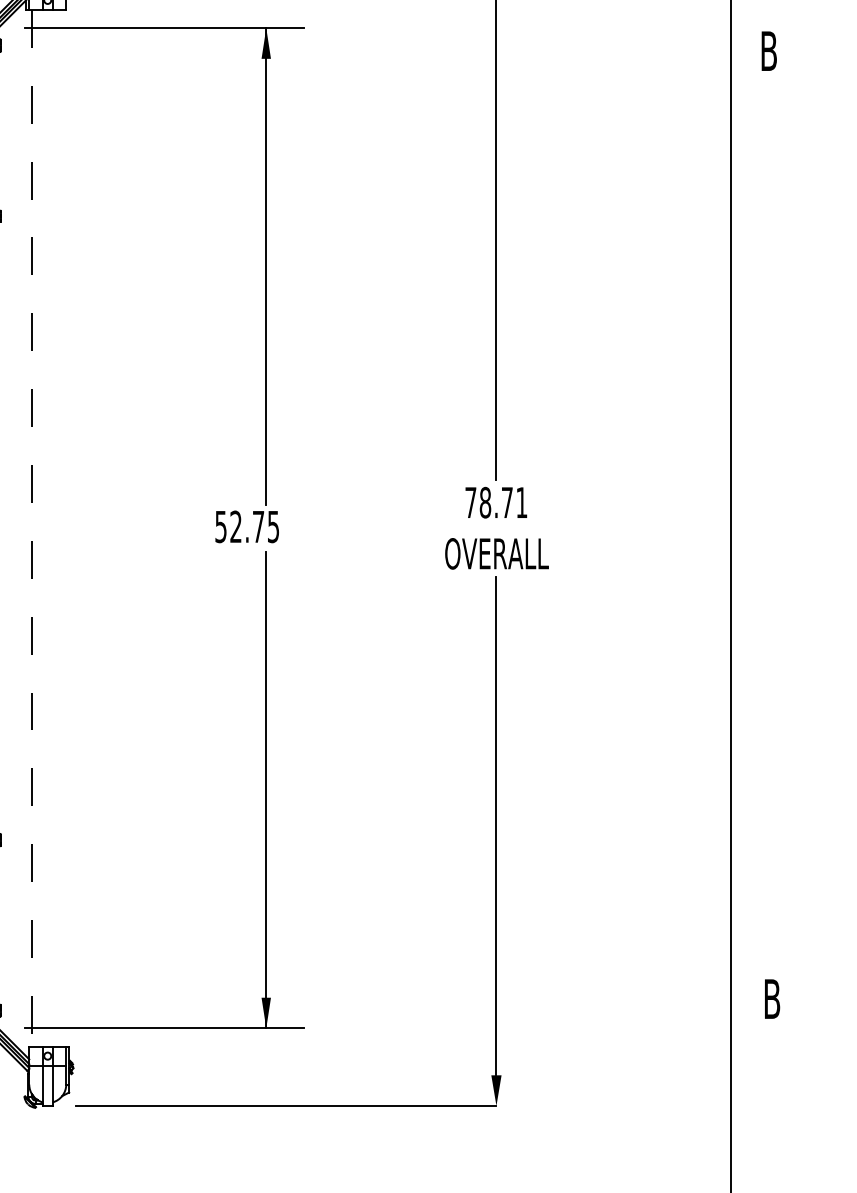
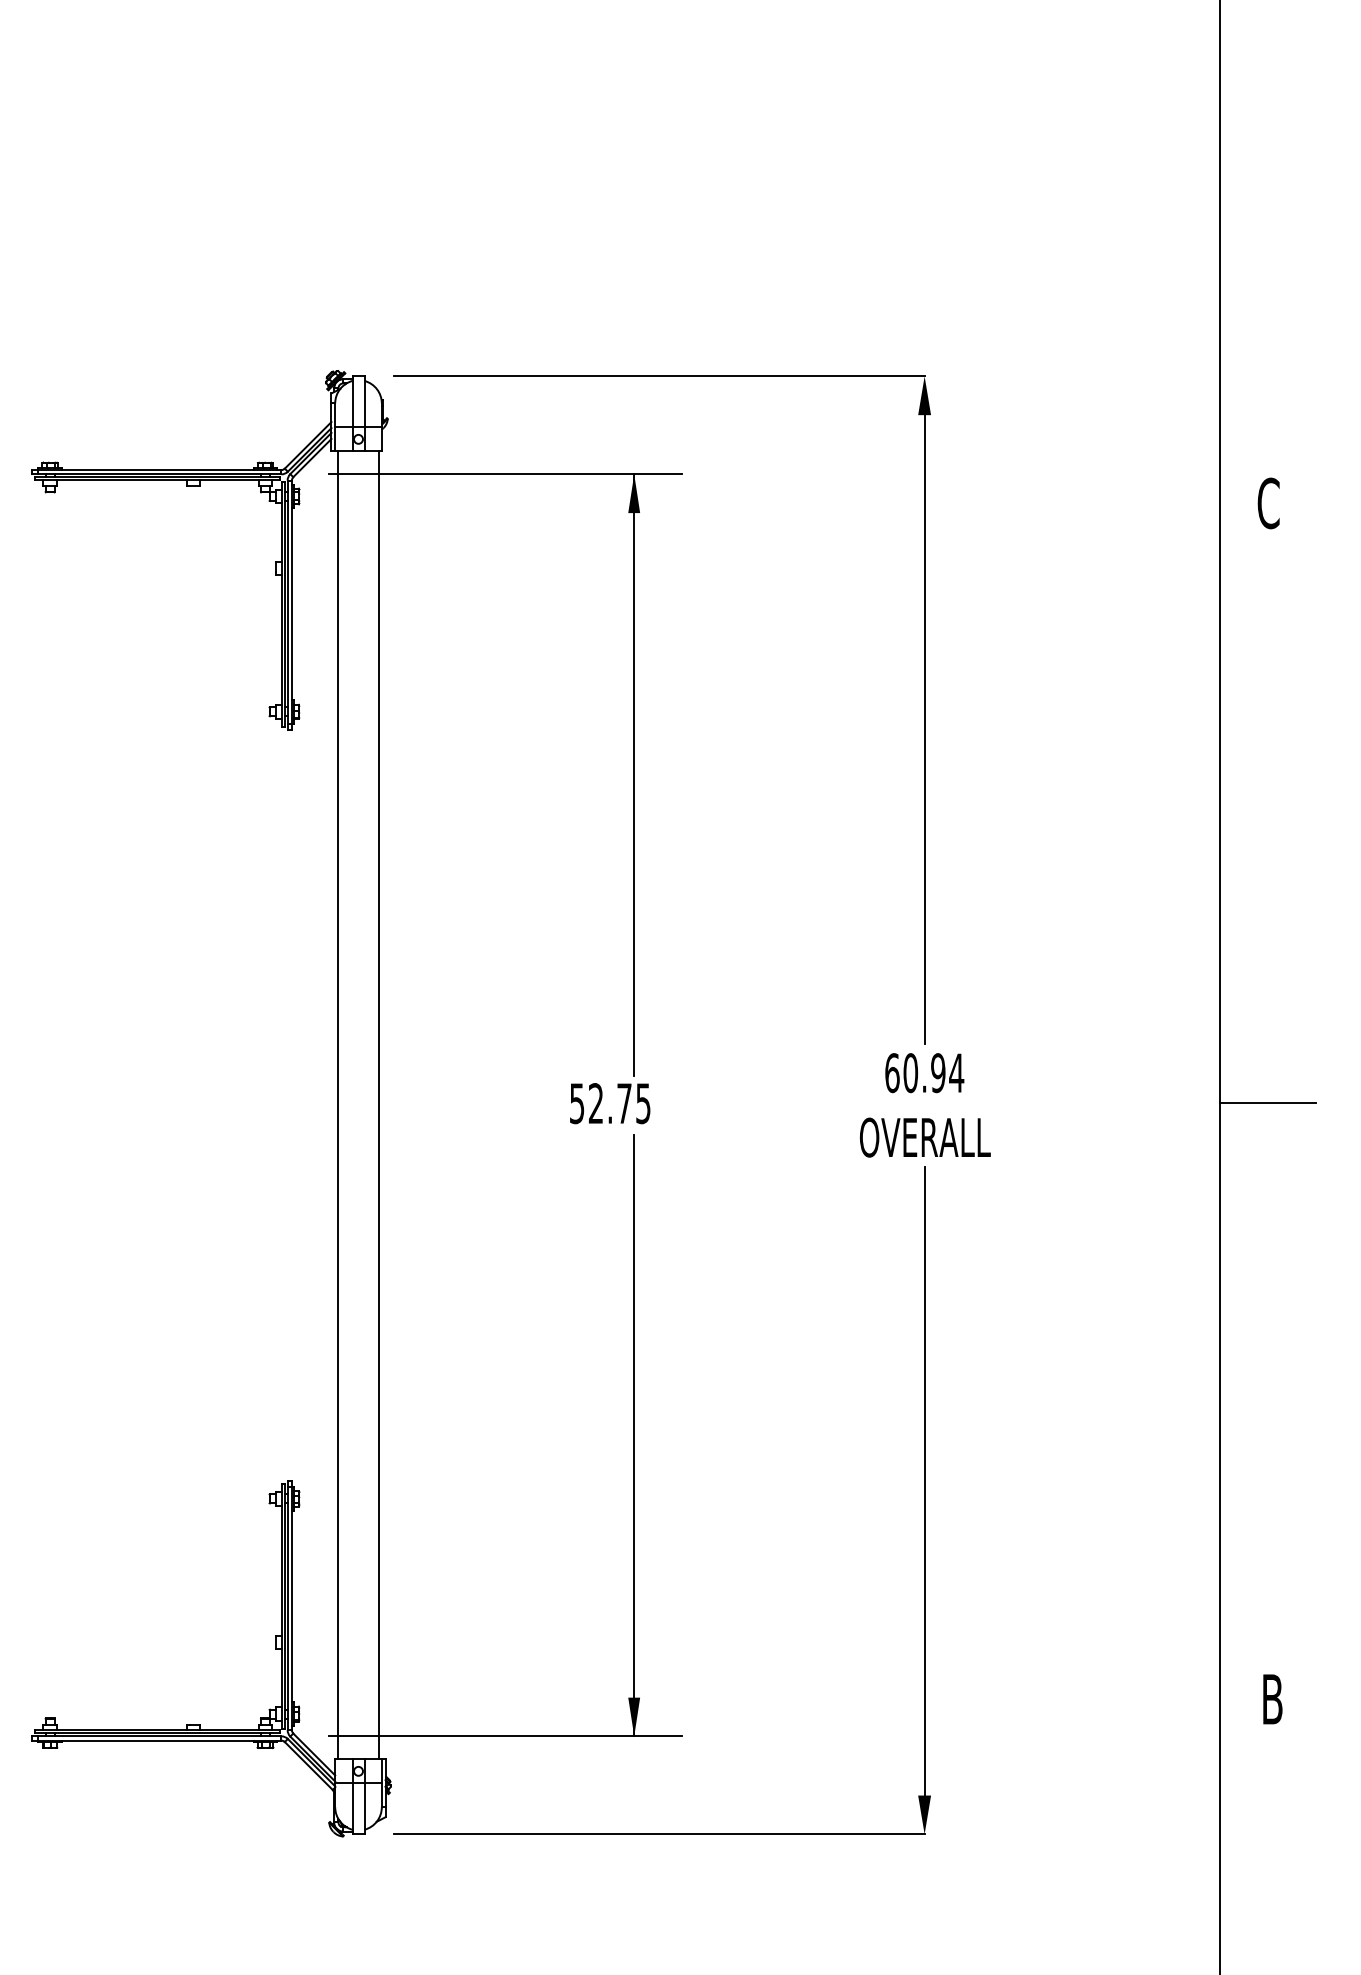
text: (769, 51) -> (1268, 503), B -> C
text: (496, 503) -> (924, 1073), 78.71 -> 60.94
line: (768, 526) -> (1267, 1103), added
line: (31, 528) -> (338, 1105), dashed -> solid
line: (63, 528) -> (378, 1105), added

